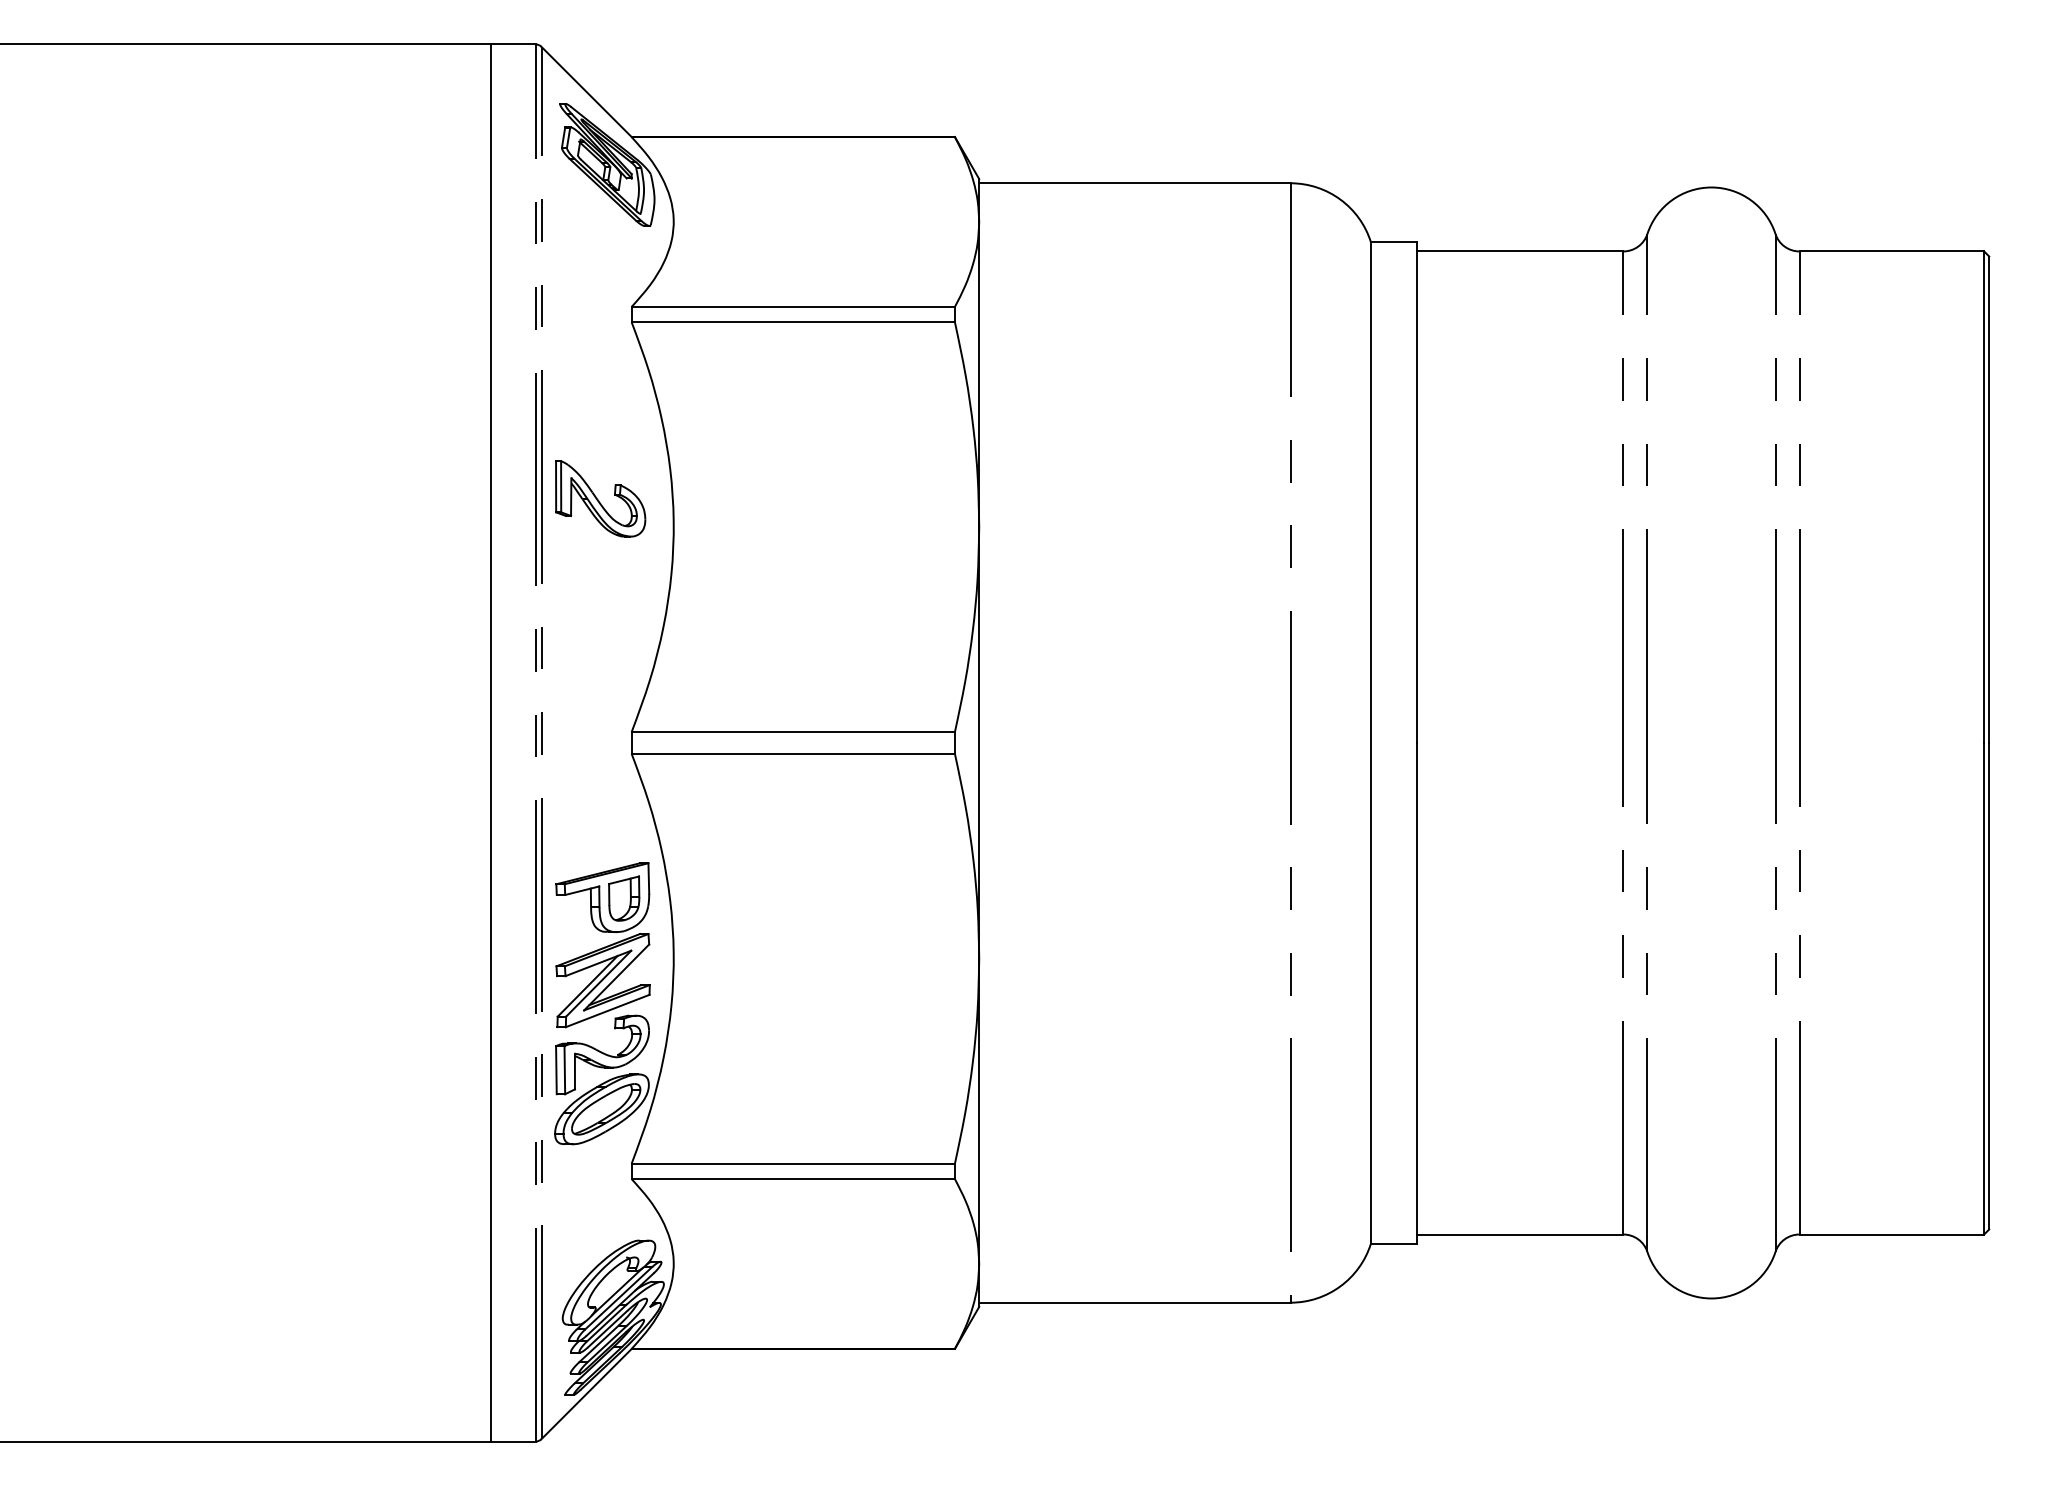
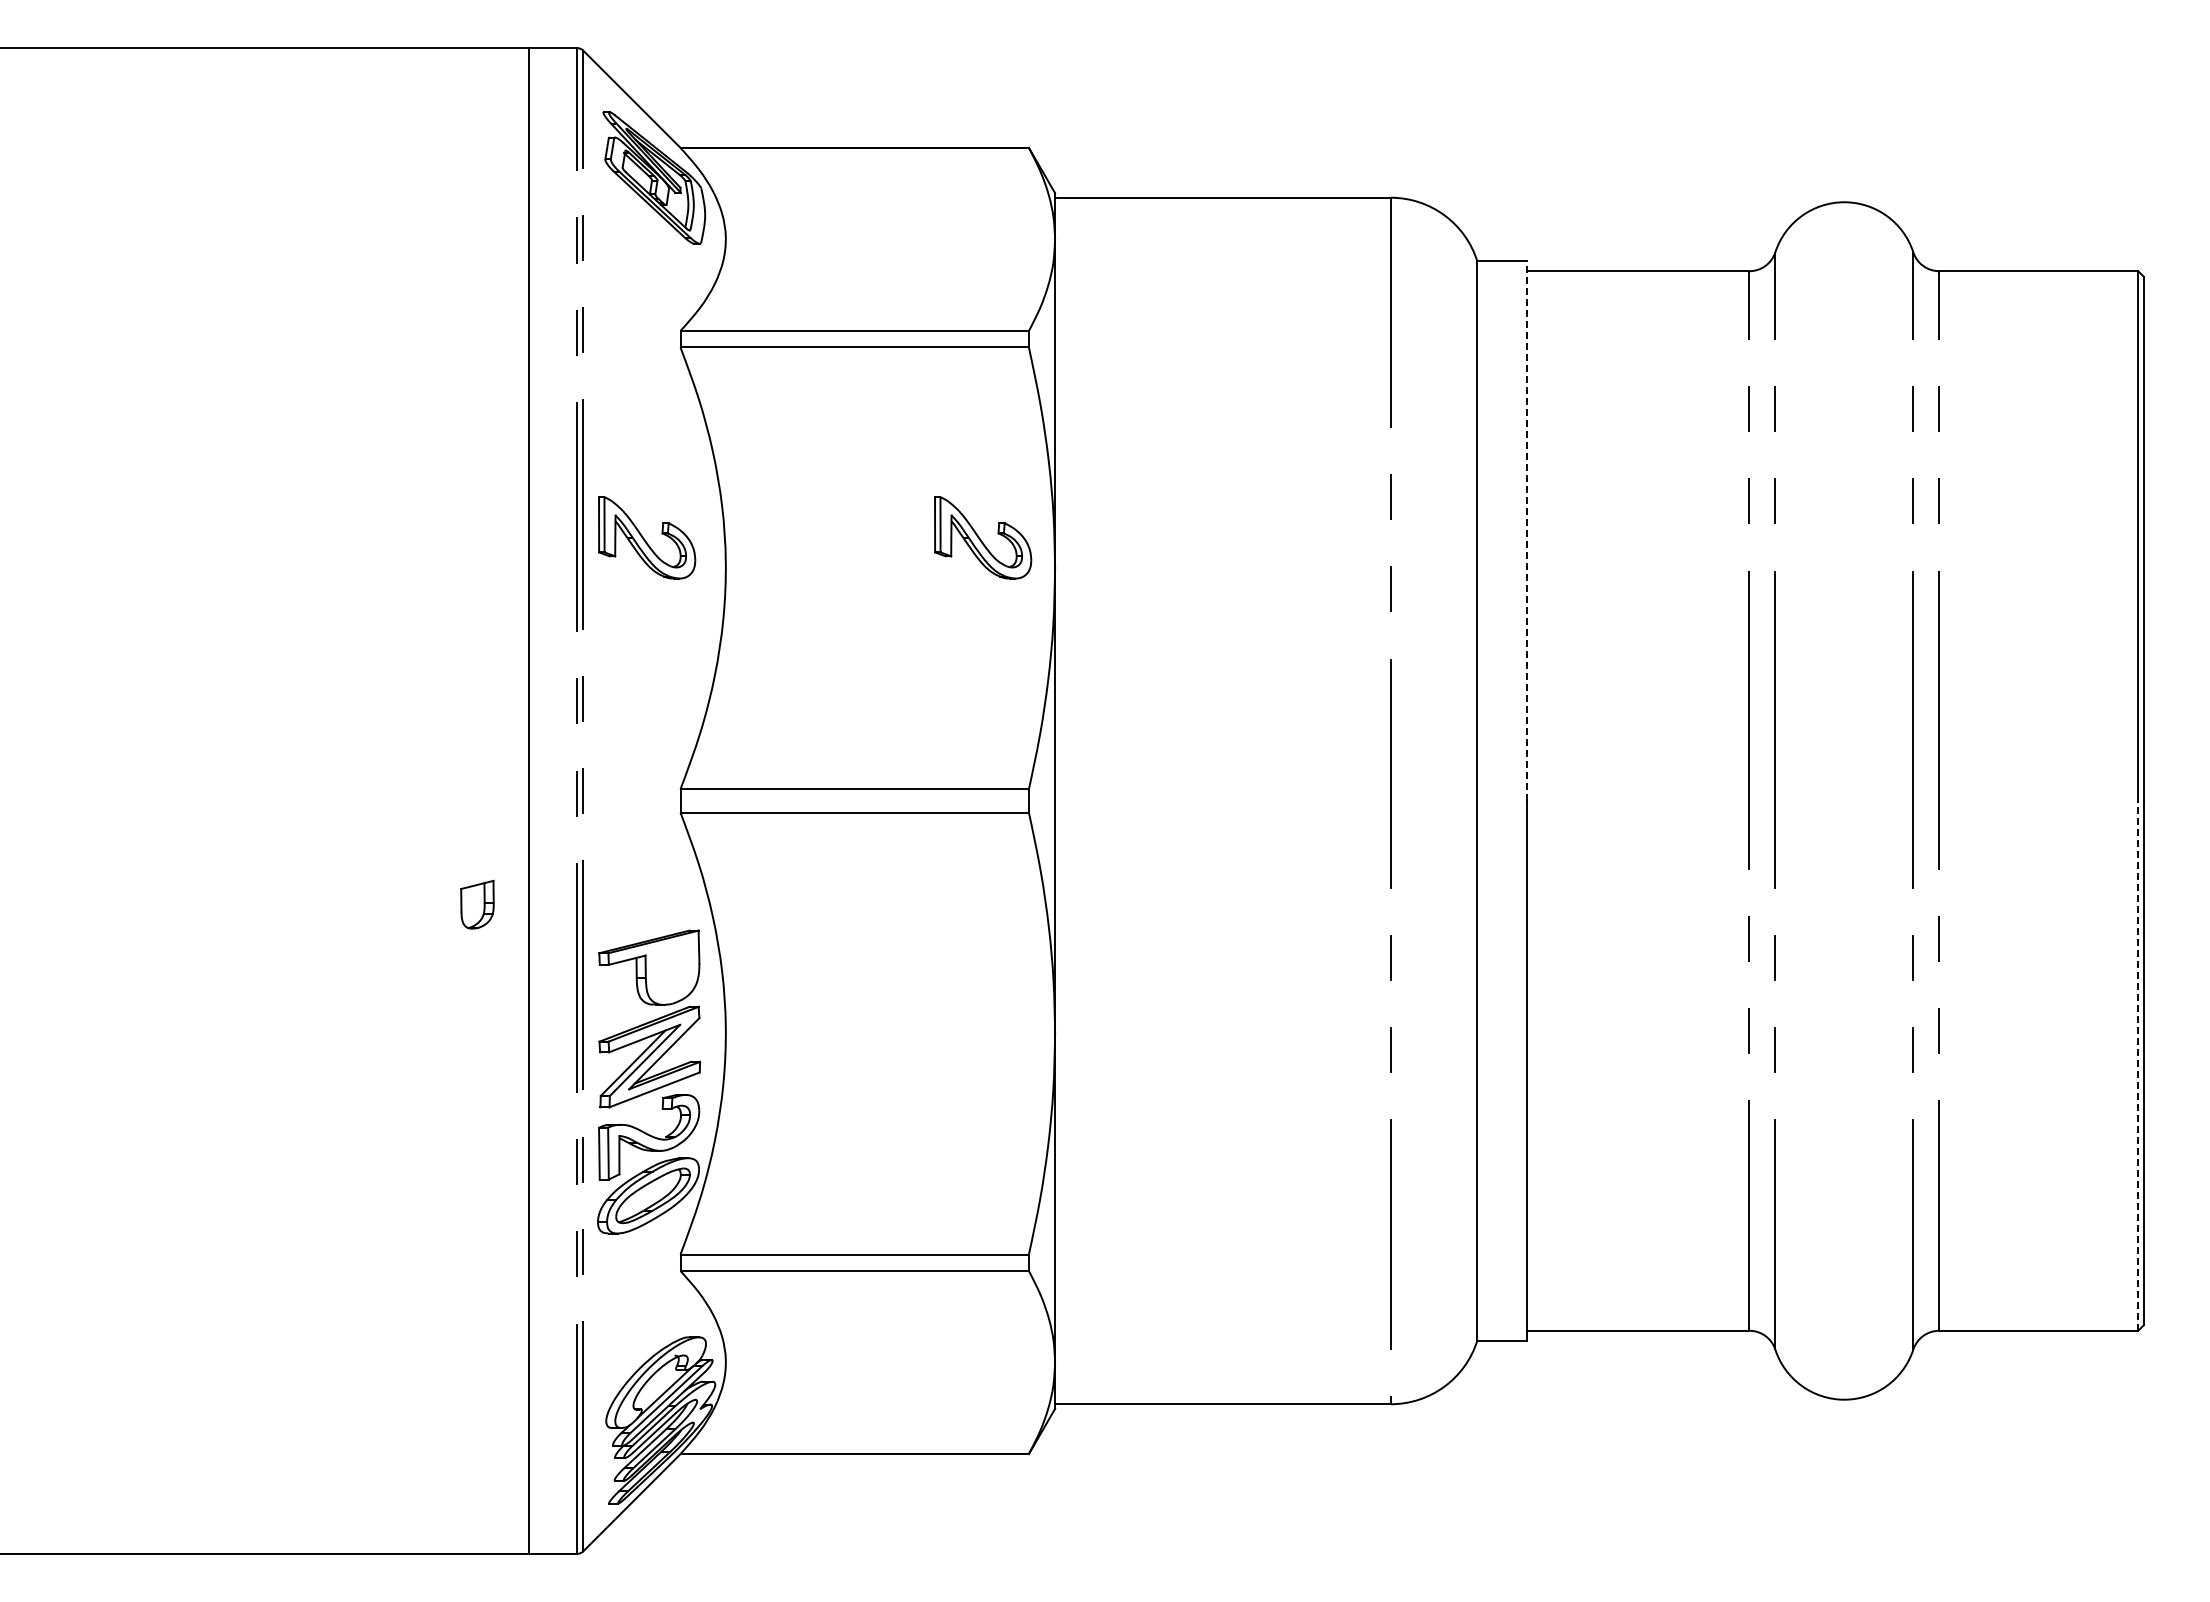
line: (1416, 492) -> (1526, 531), solid -> dashed
part: (912, 498) -> (983, 537), added
part: (624, 898) -> (477, 904), moved
line: (1984, 988) -> (2138, 1065), solid -> dashed

